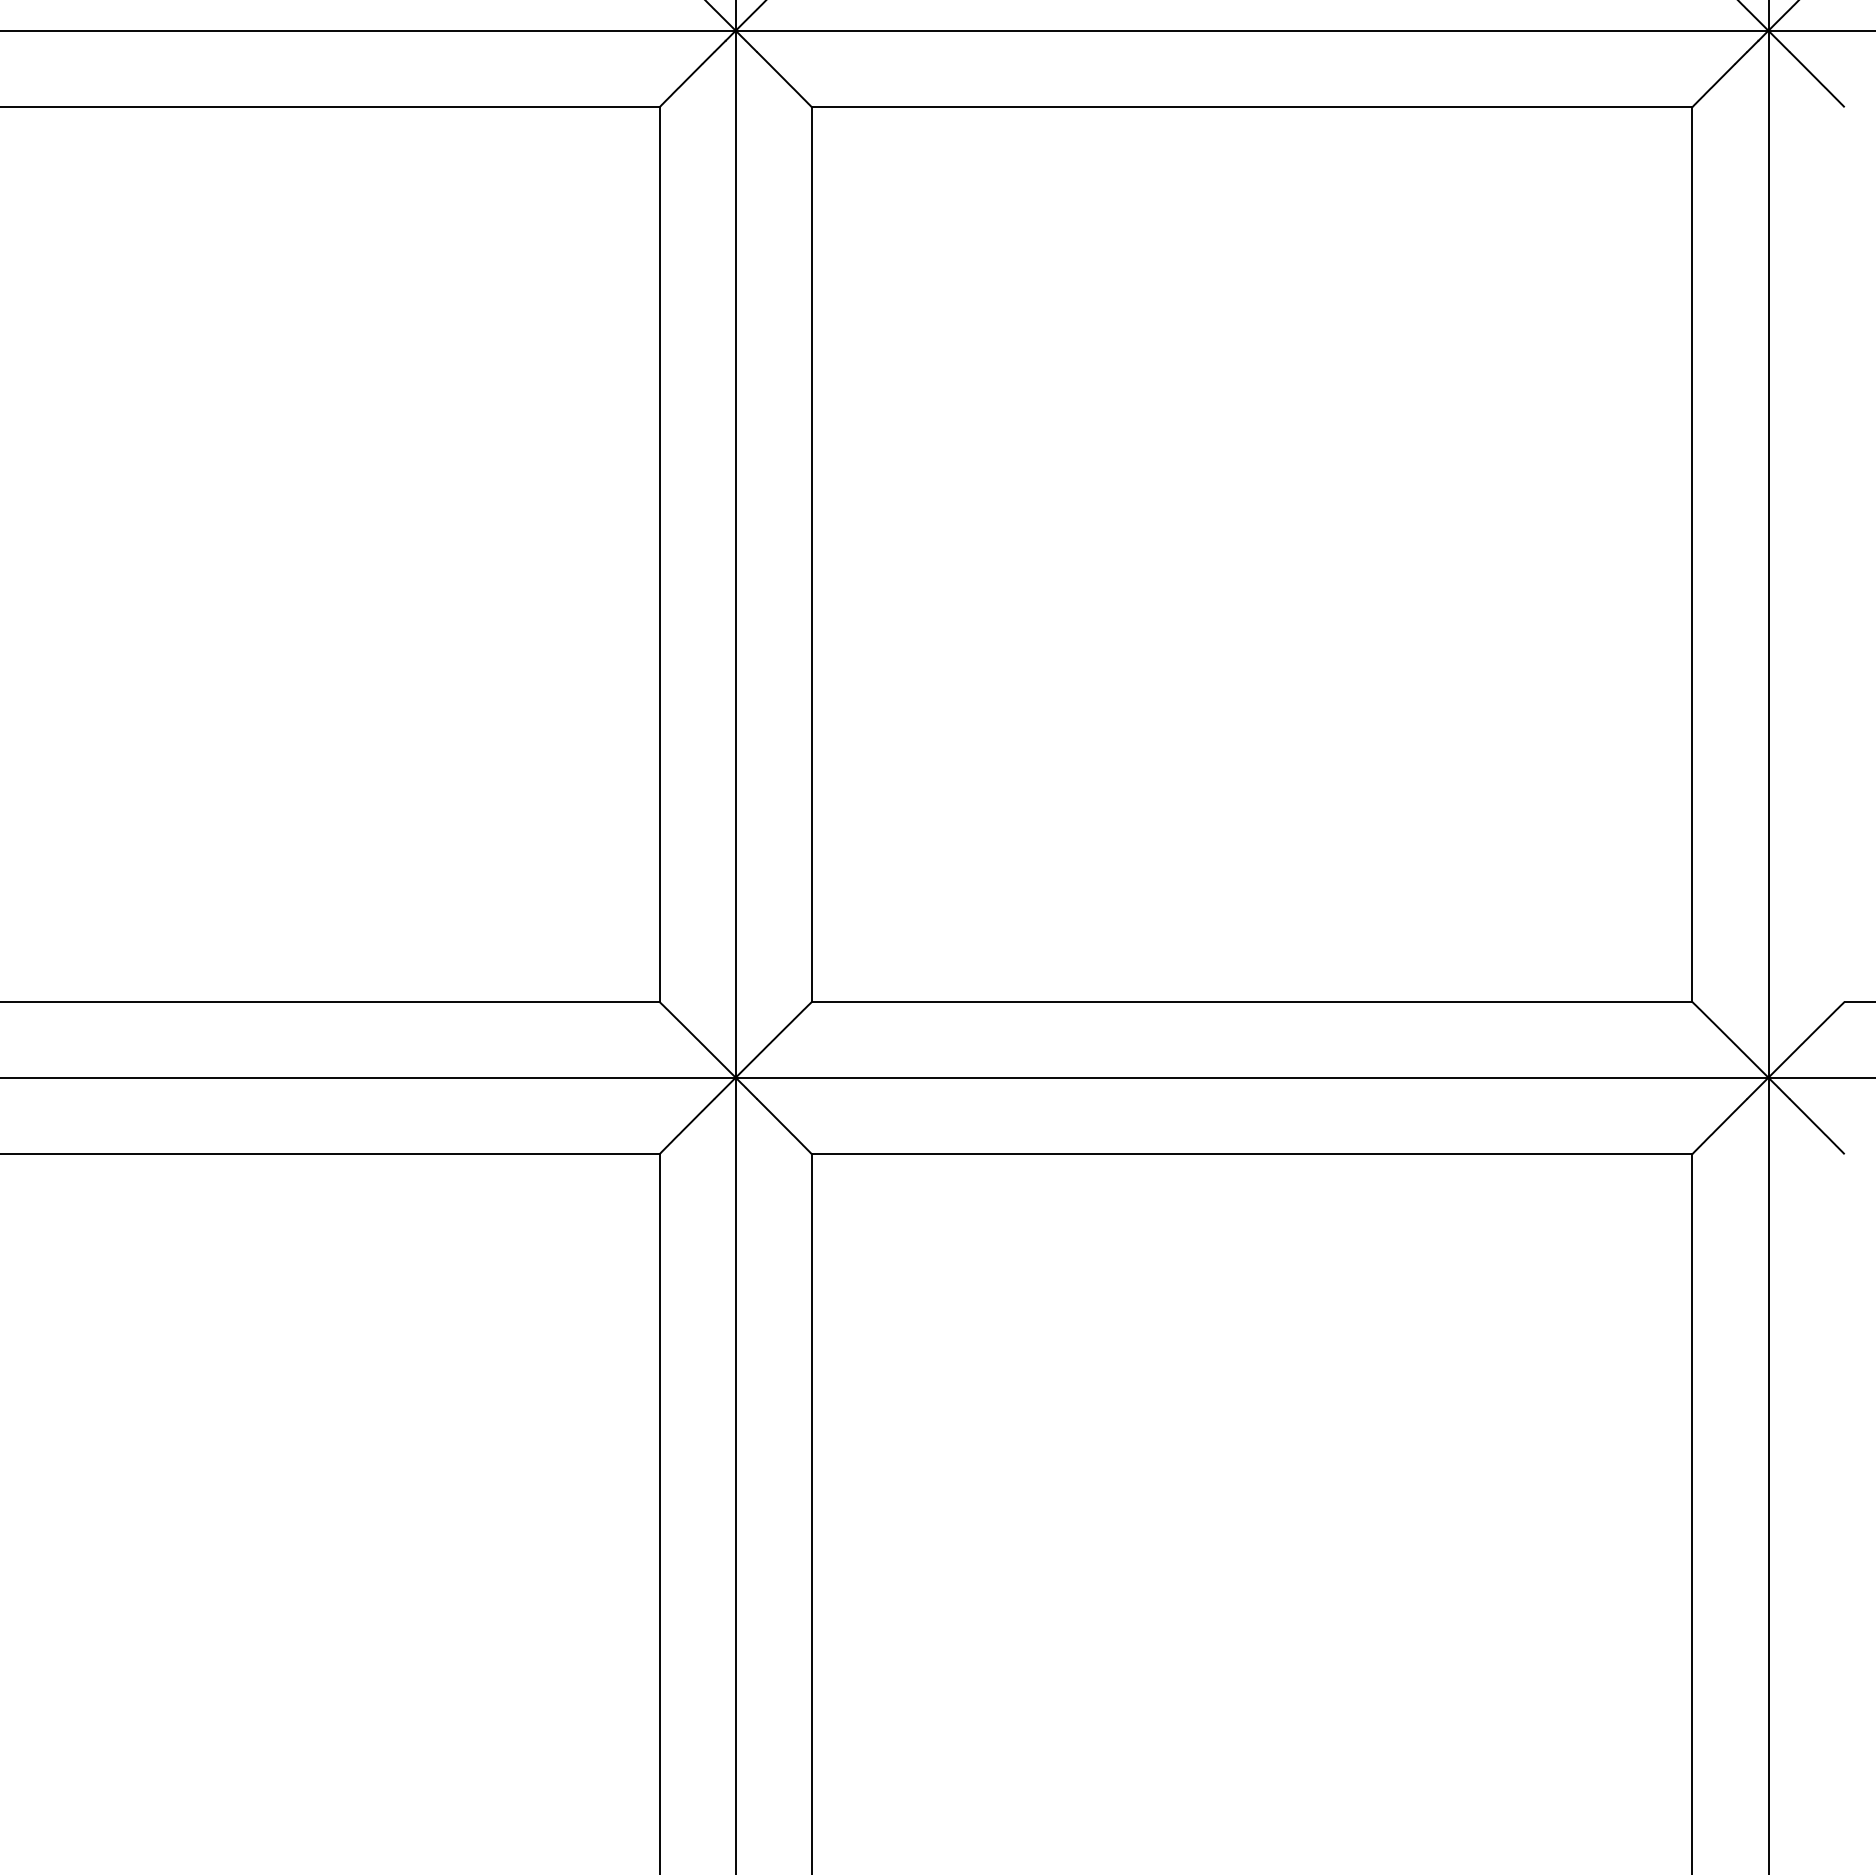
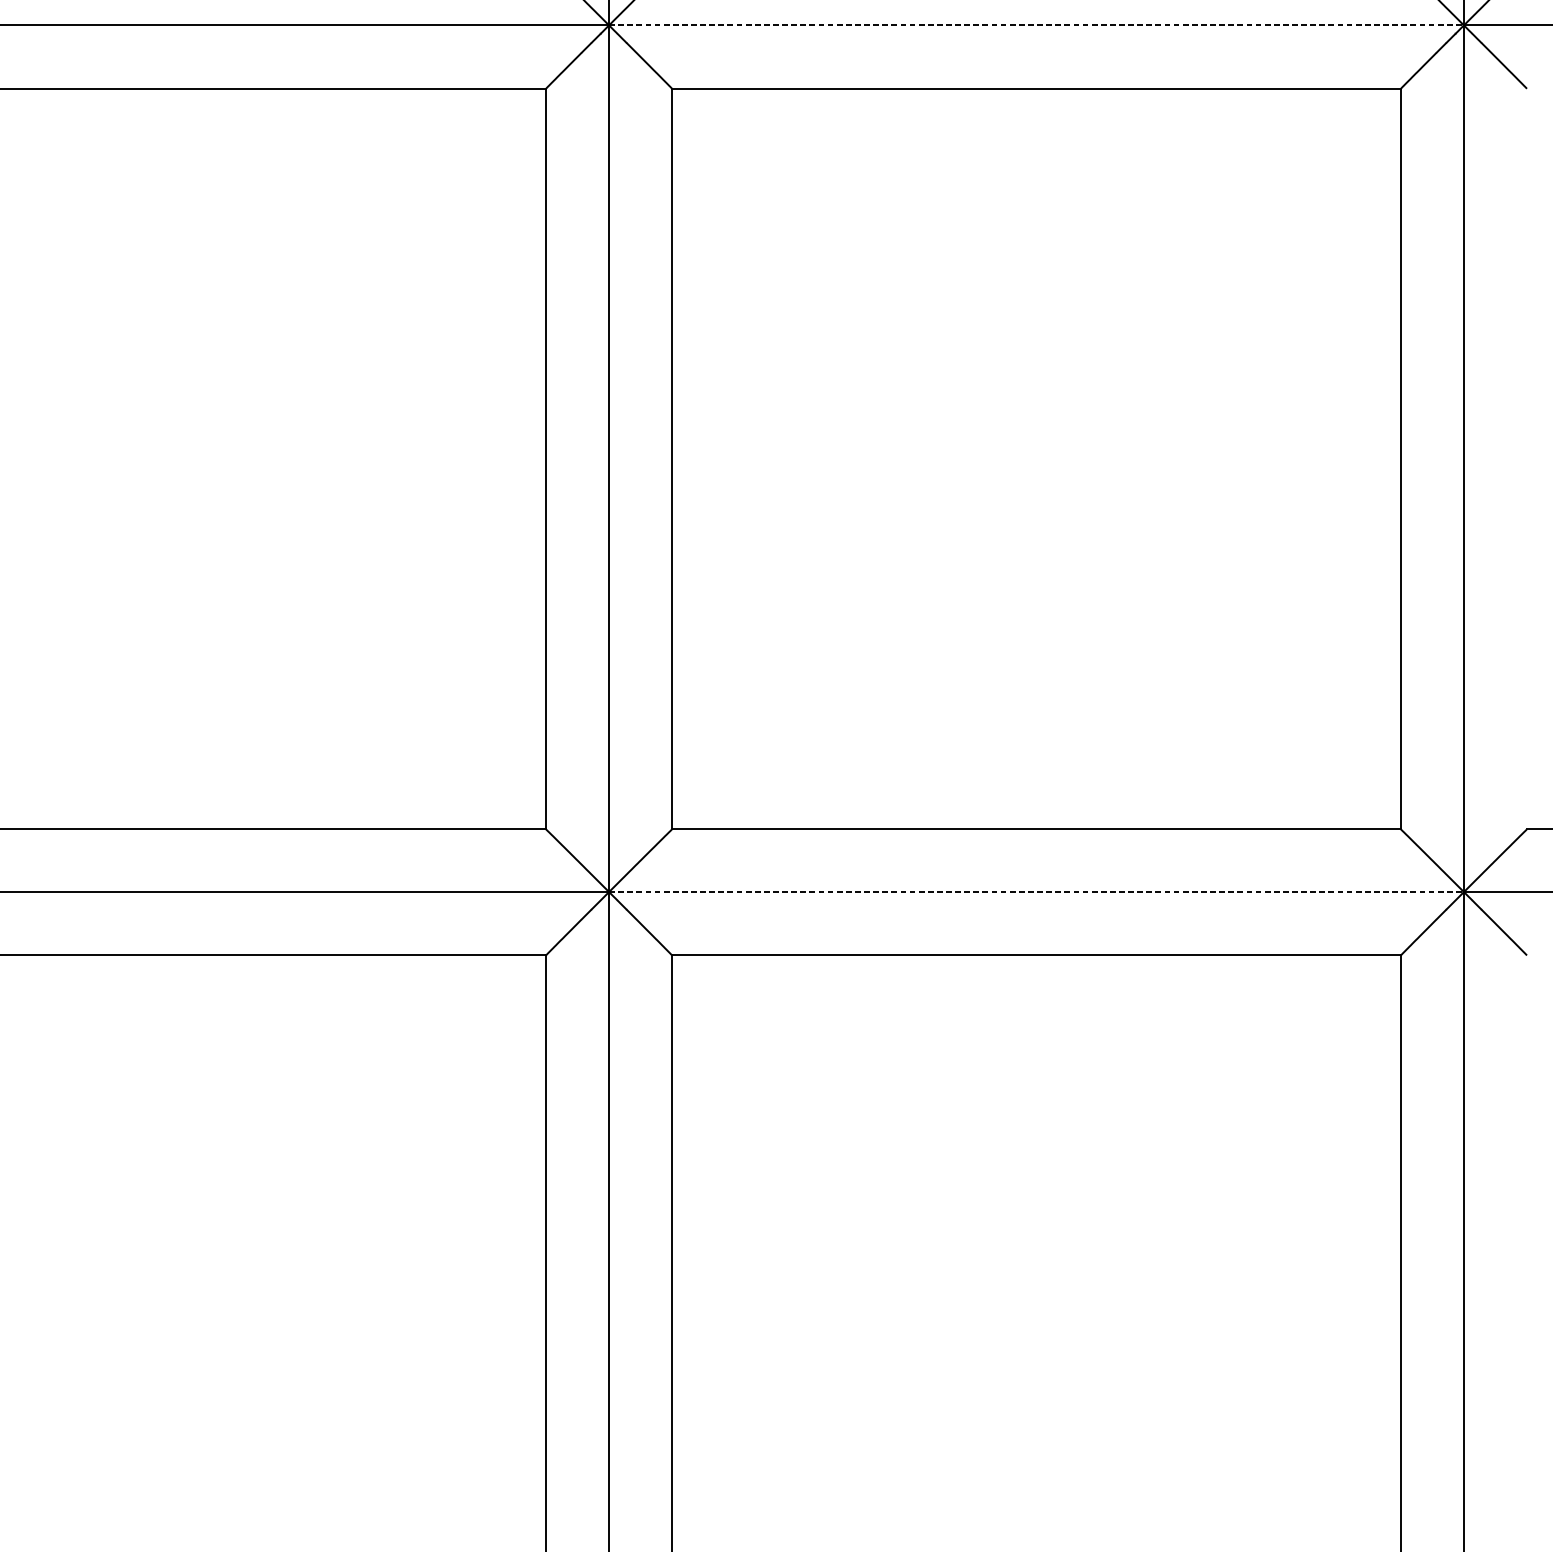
line: (1252, 30) -> (1036, 25), solid -> dashed
line: (1252, 1077) -> (1036, 891), solid -> dashed

